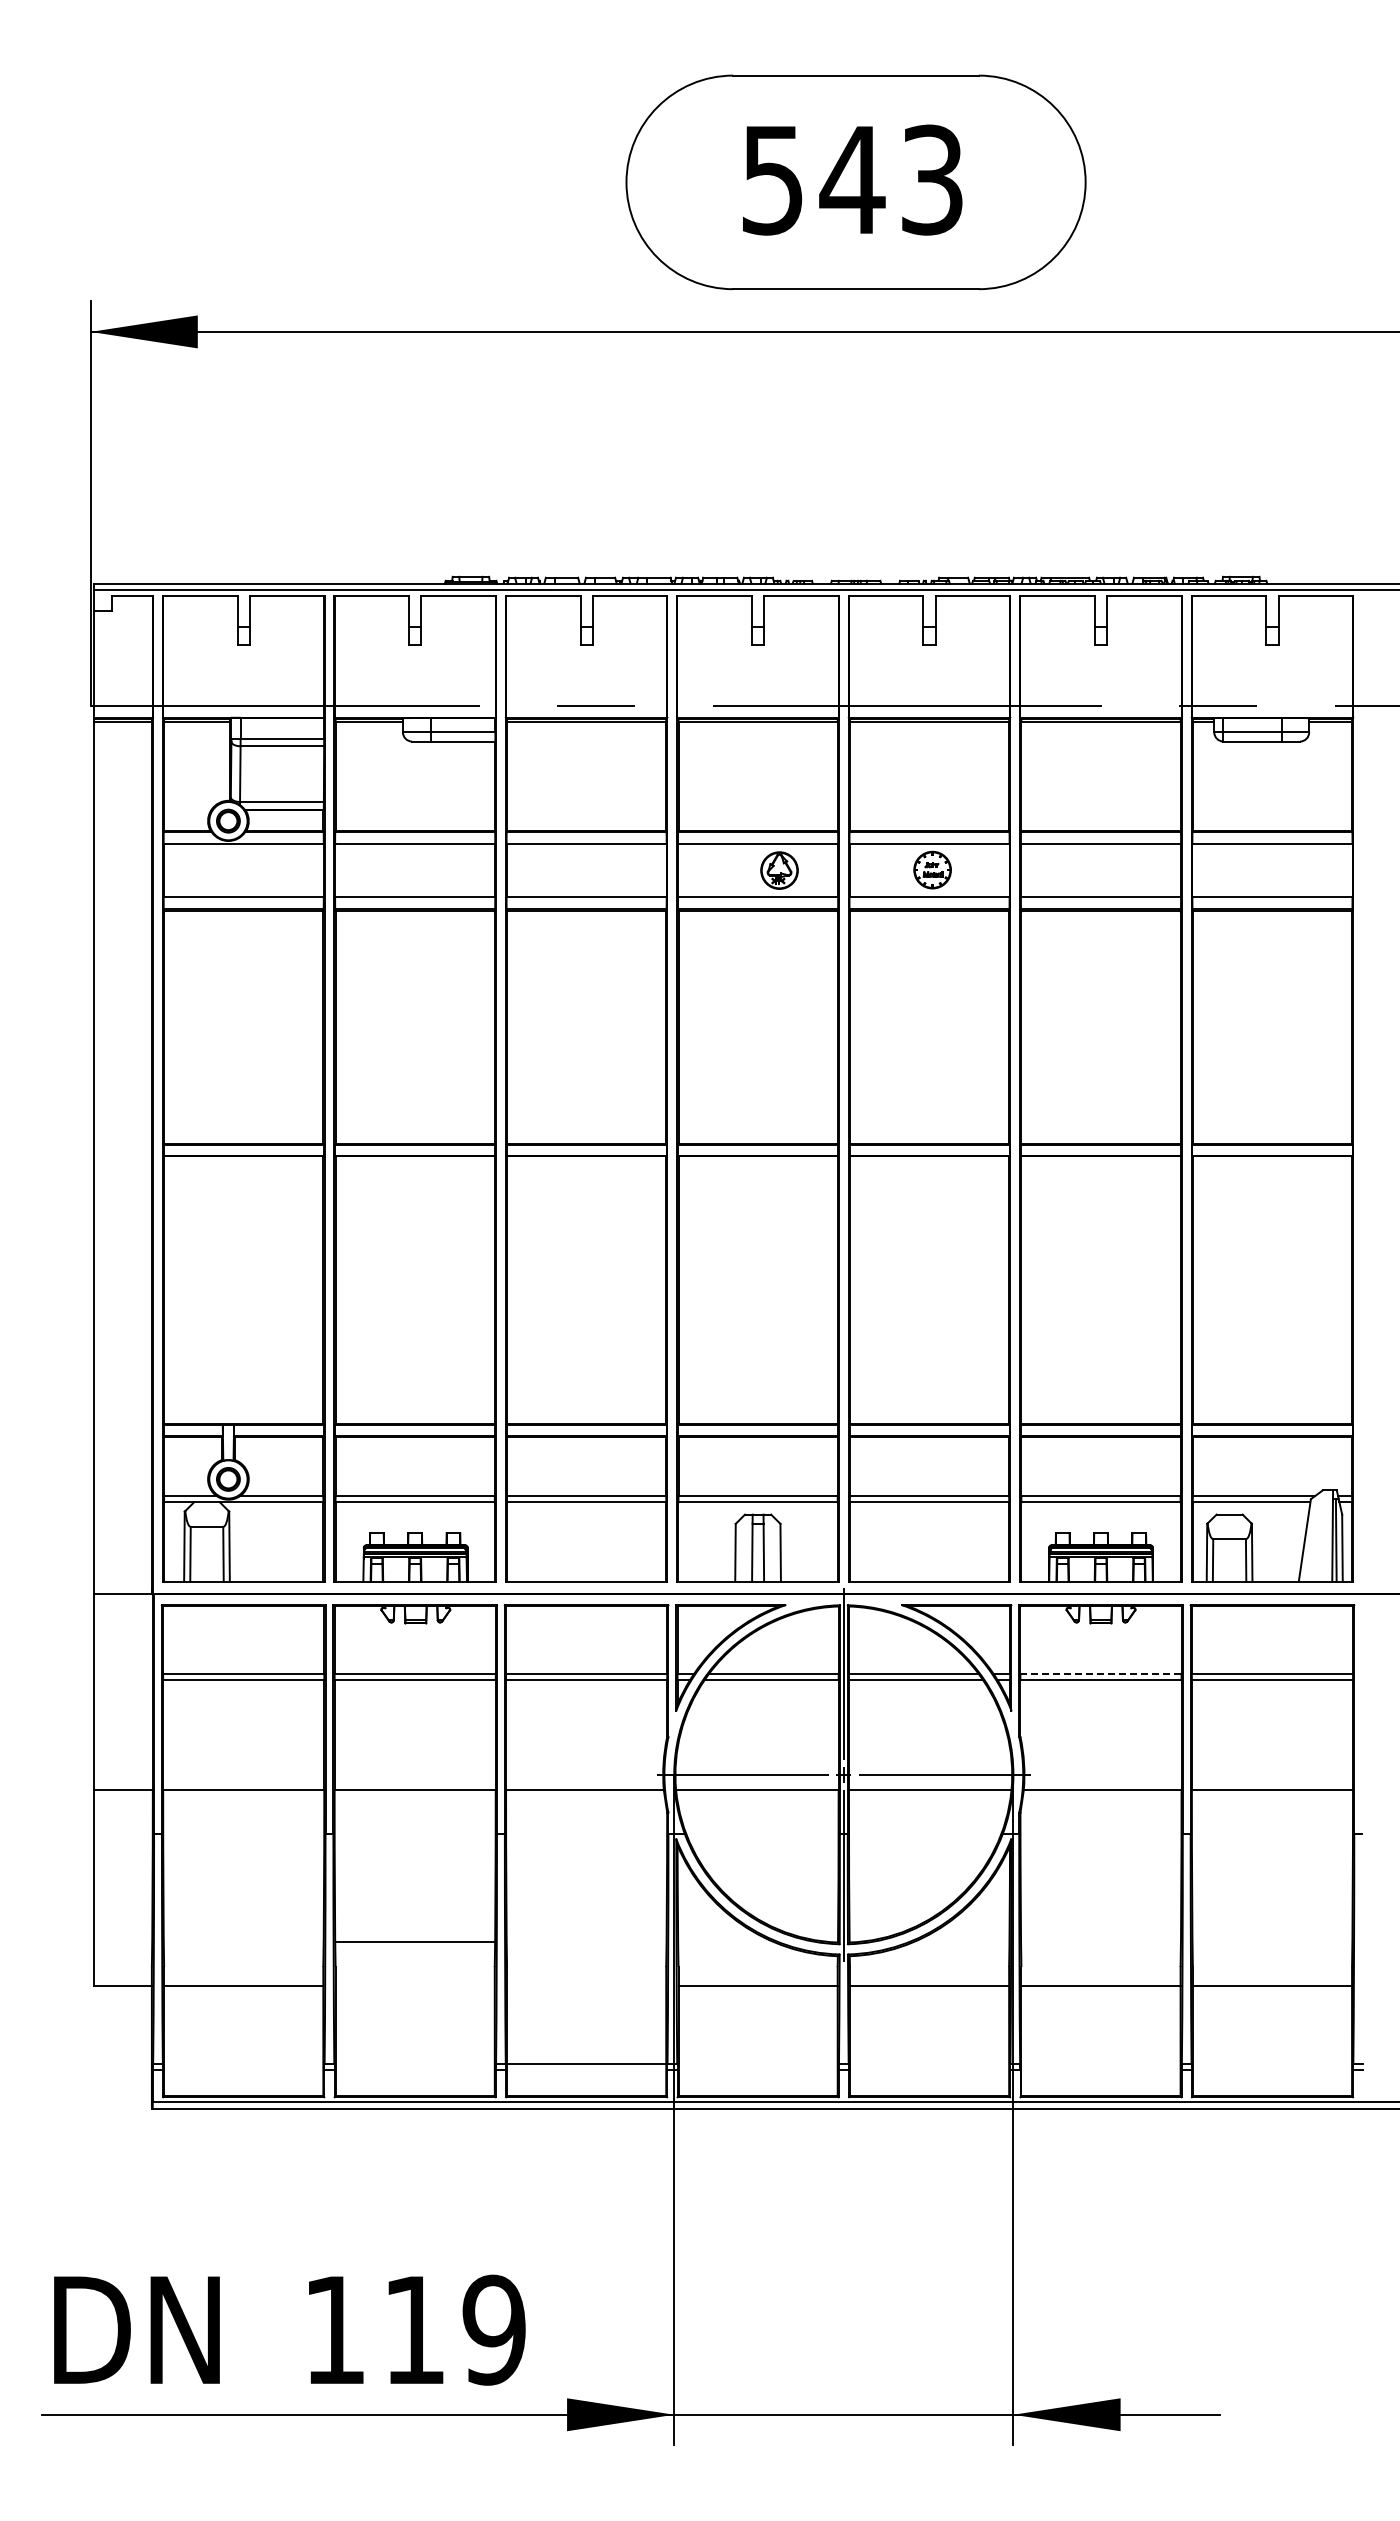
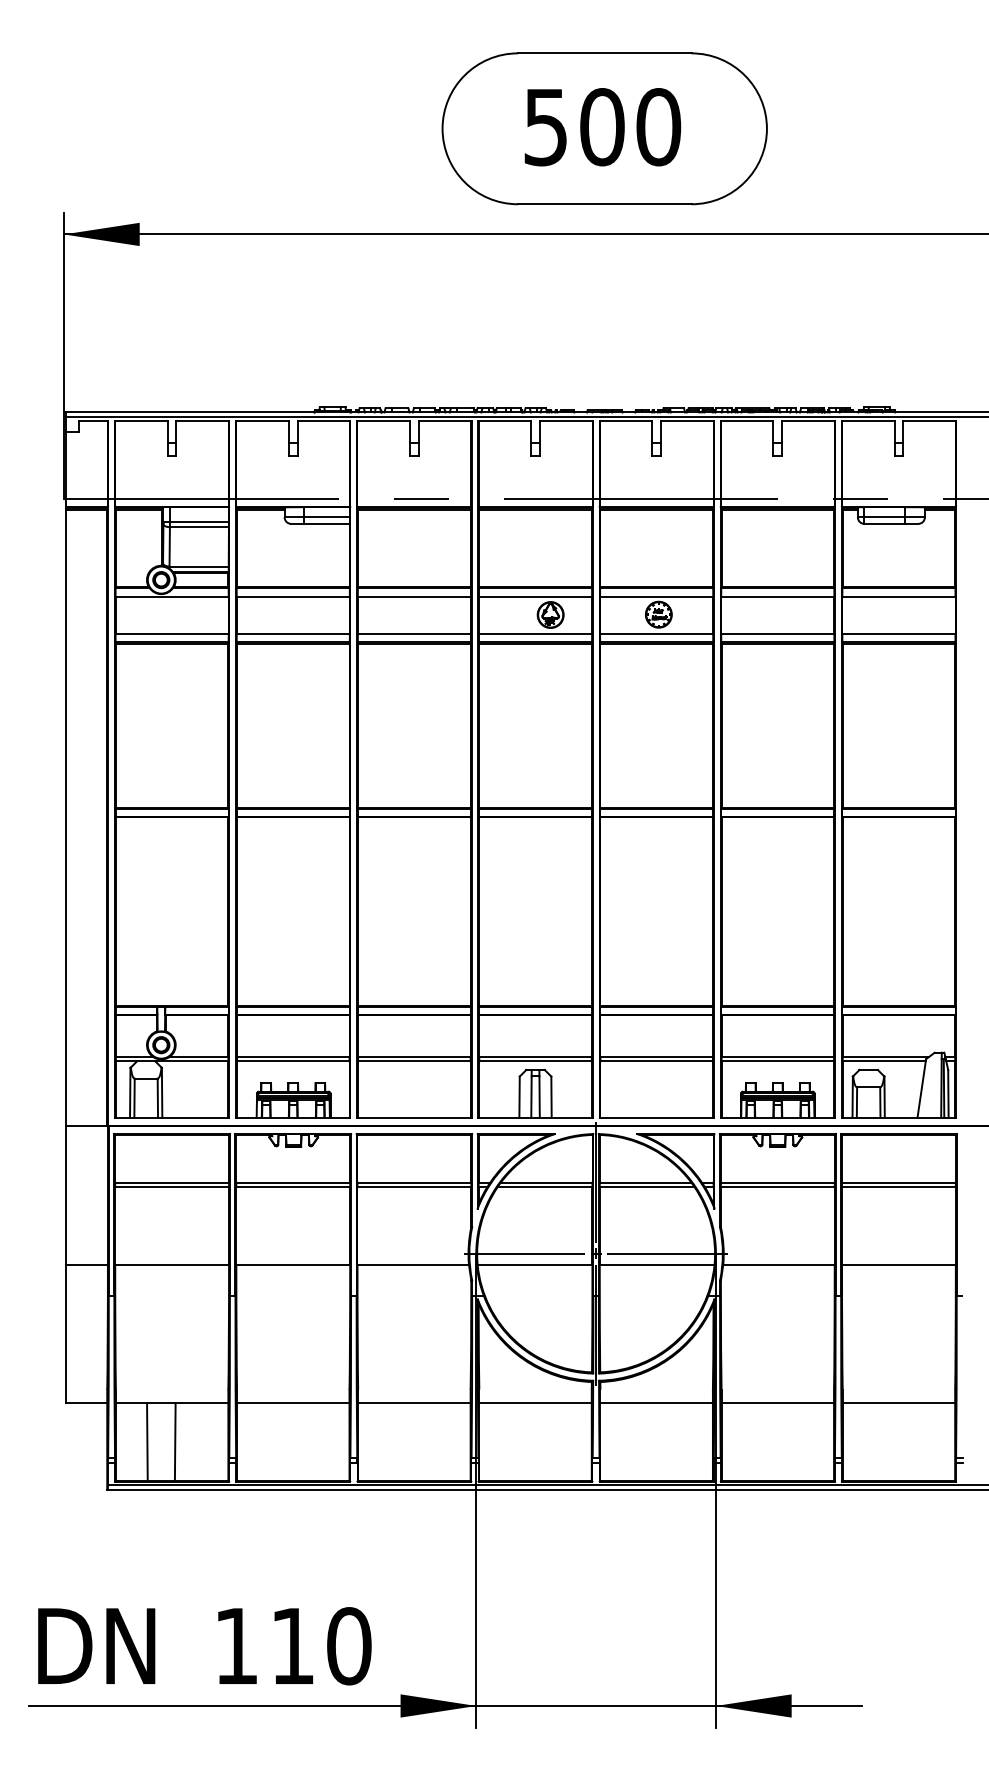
text: (891, 179) -> (629, 126), 543 -> 500
line: (1101, 1673) -> (778, 1182), dashed -> solid
line: (414, 1942) -> (292, 1403), moved
line: (208, 2041) -> (147, 1442), added
line: (247, 2041) -> (174, 1442), added
line: (586, 2064) -> (414, 1403), moved
text: (494, 2329) -> (349, 1645), 119 -> 110

